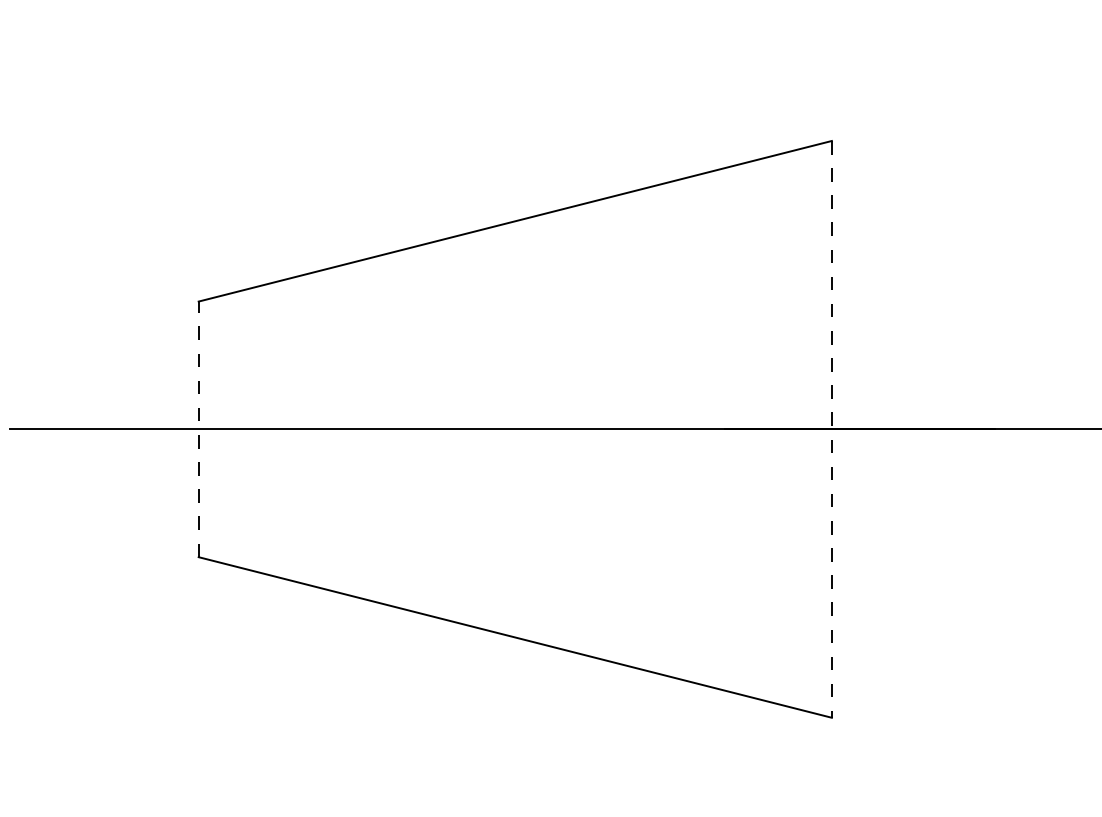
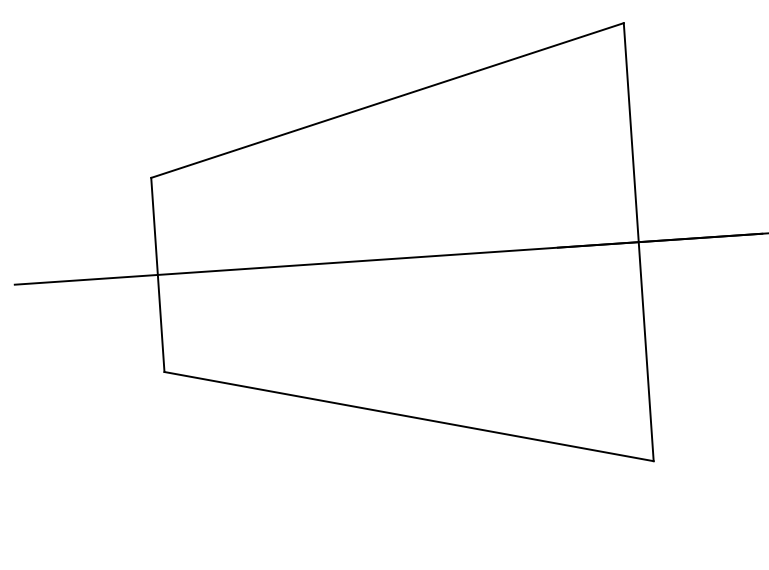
line: (198, 429) -> (157, 275), dashed -> solid
line: (831, 429) -> (638, 242), dashed -> solid

